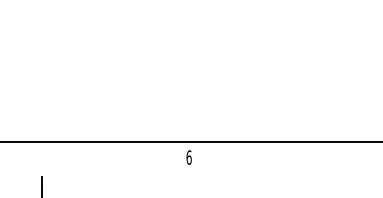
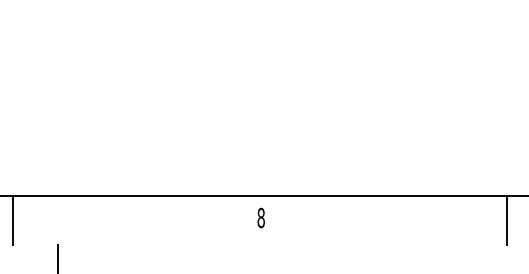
text: (188, 157) -> (260, 217), 6 -> 8
line: (9, 159) -> (13, 220), added
line: (367, 159) -> (507, 220), added

